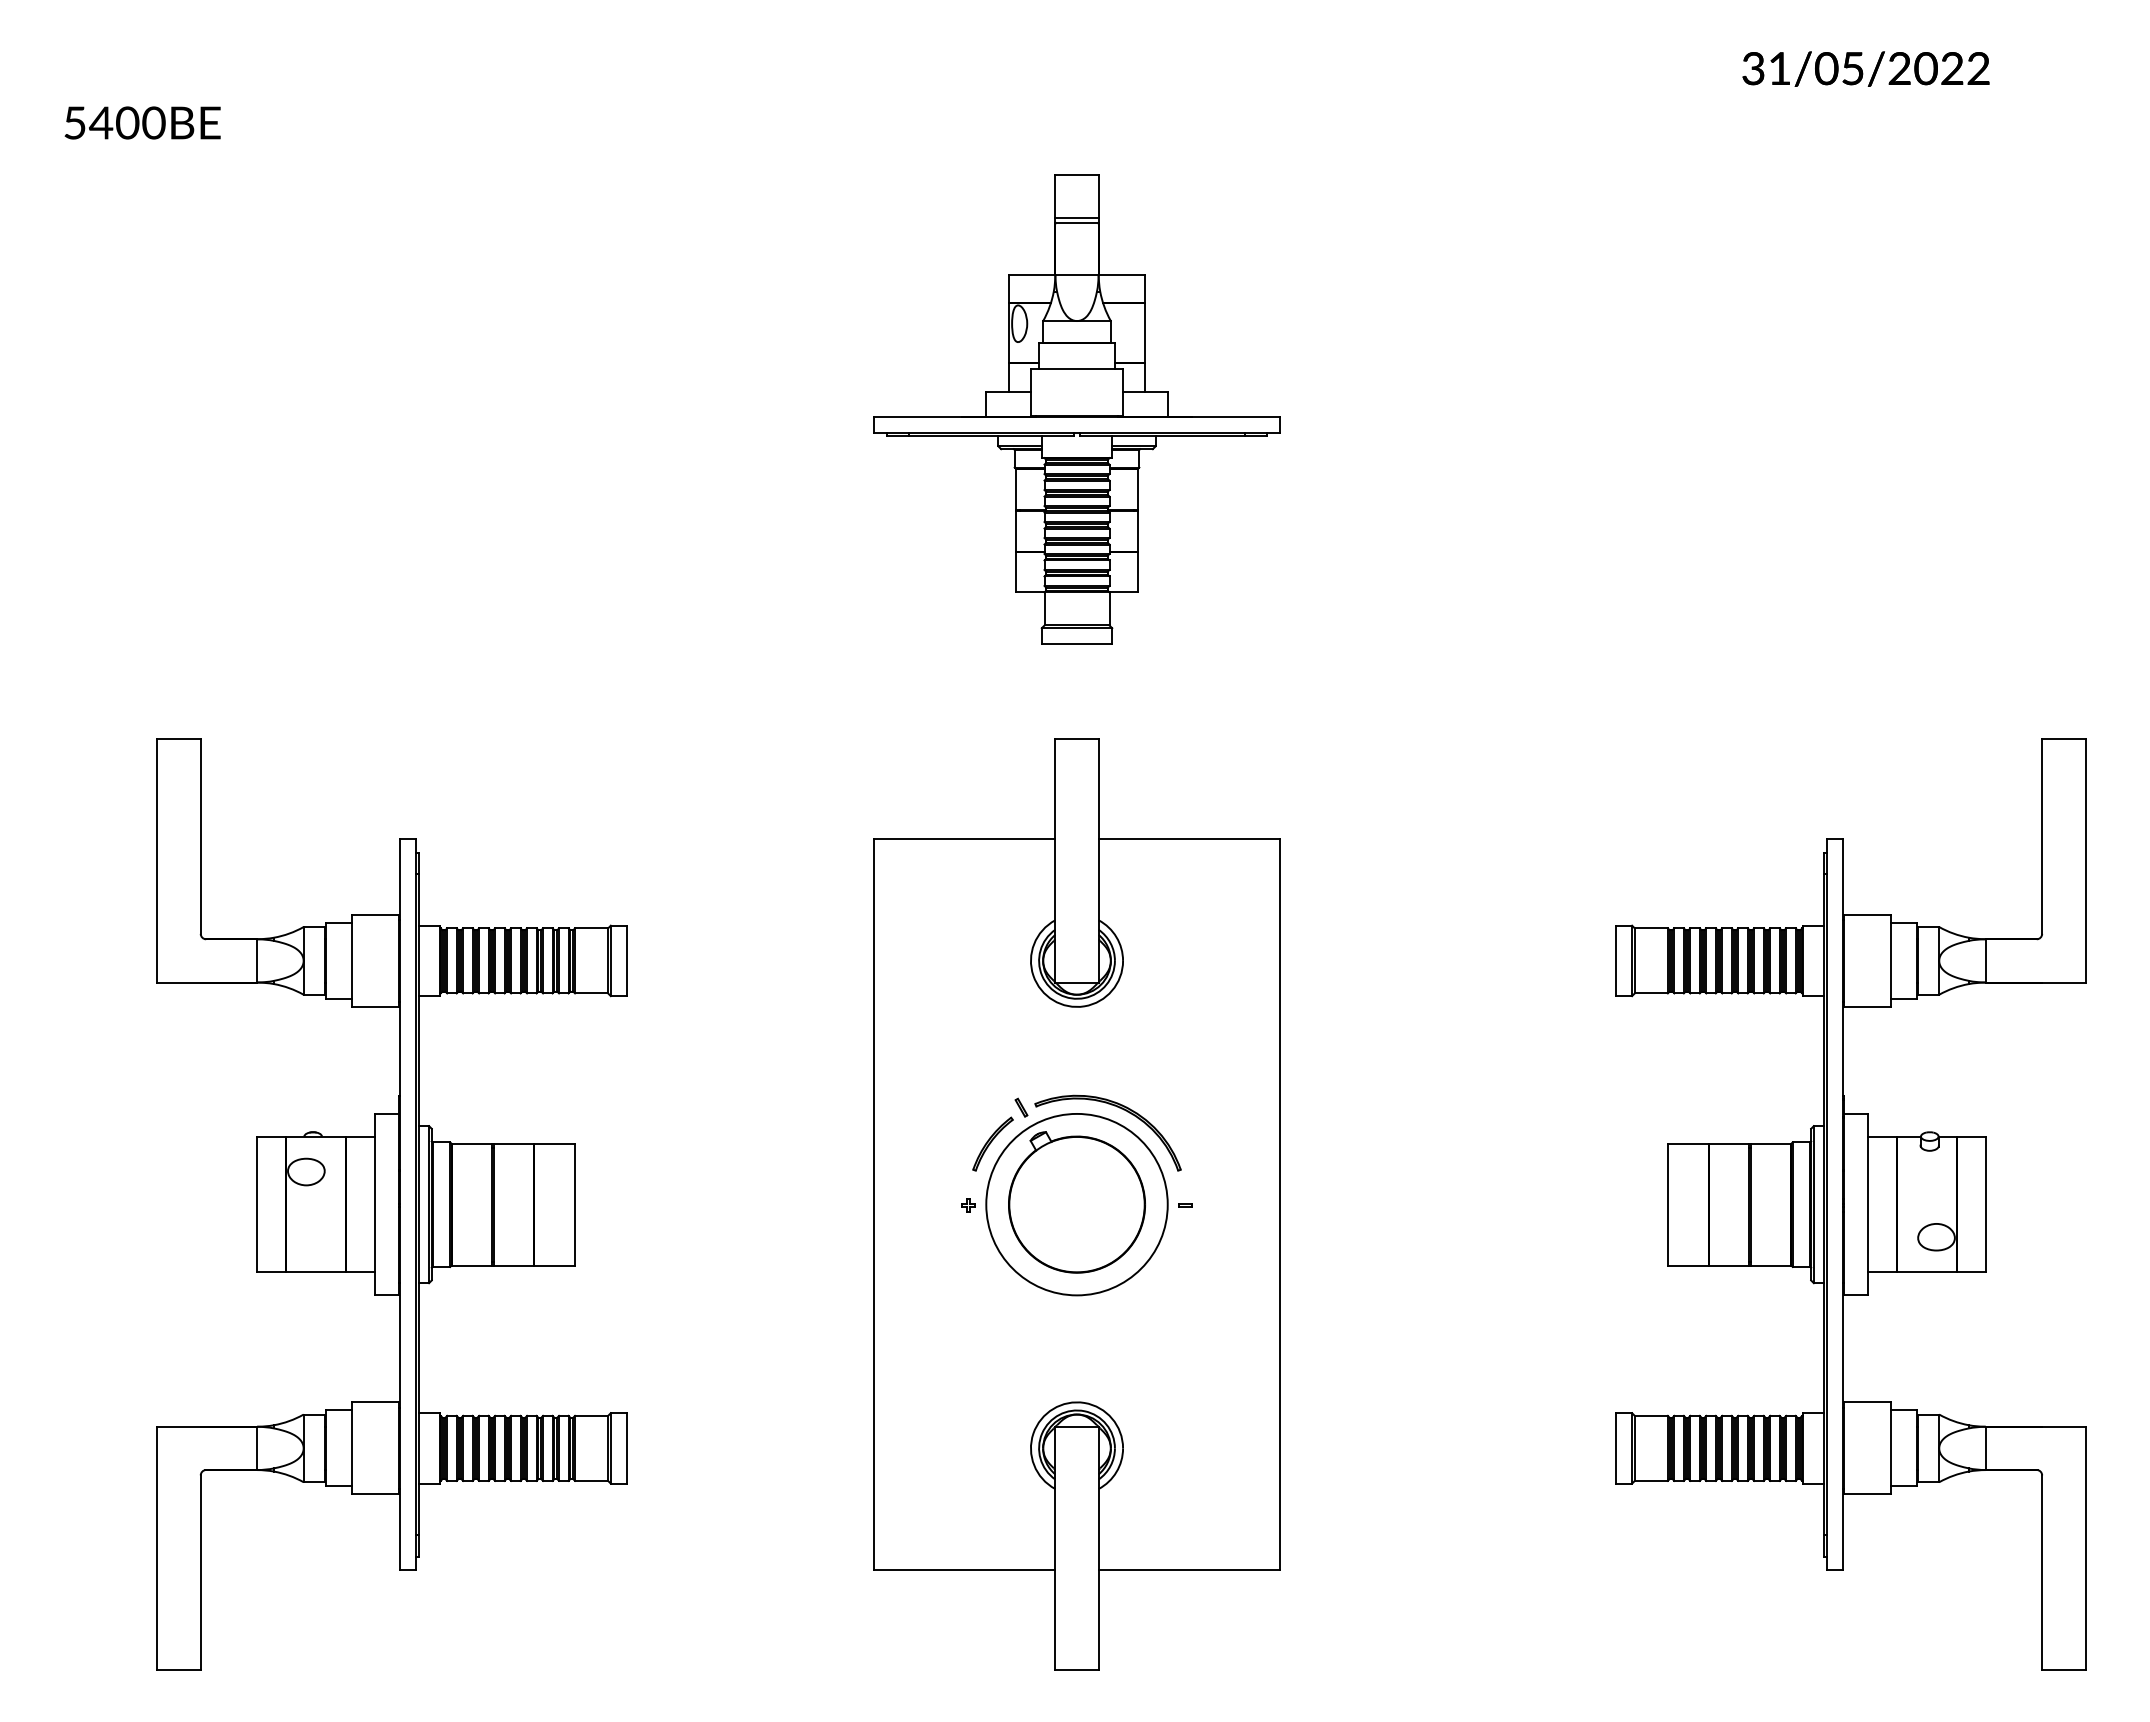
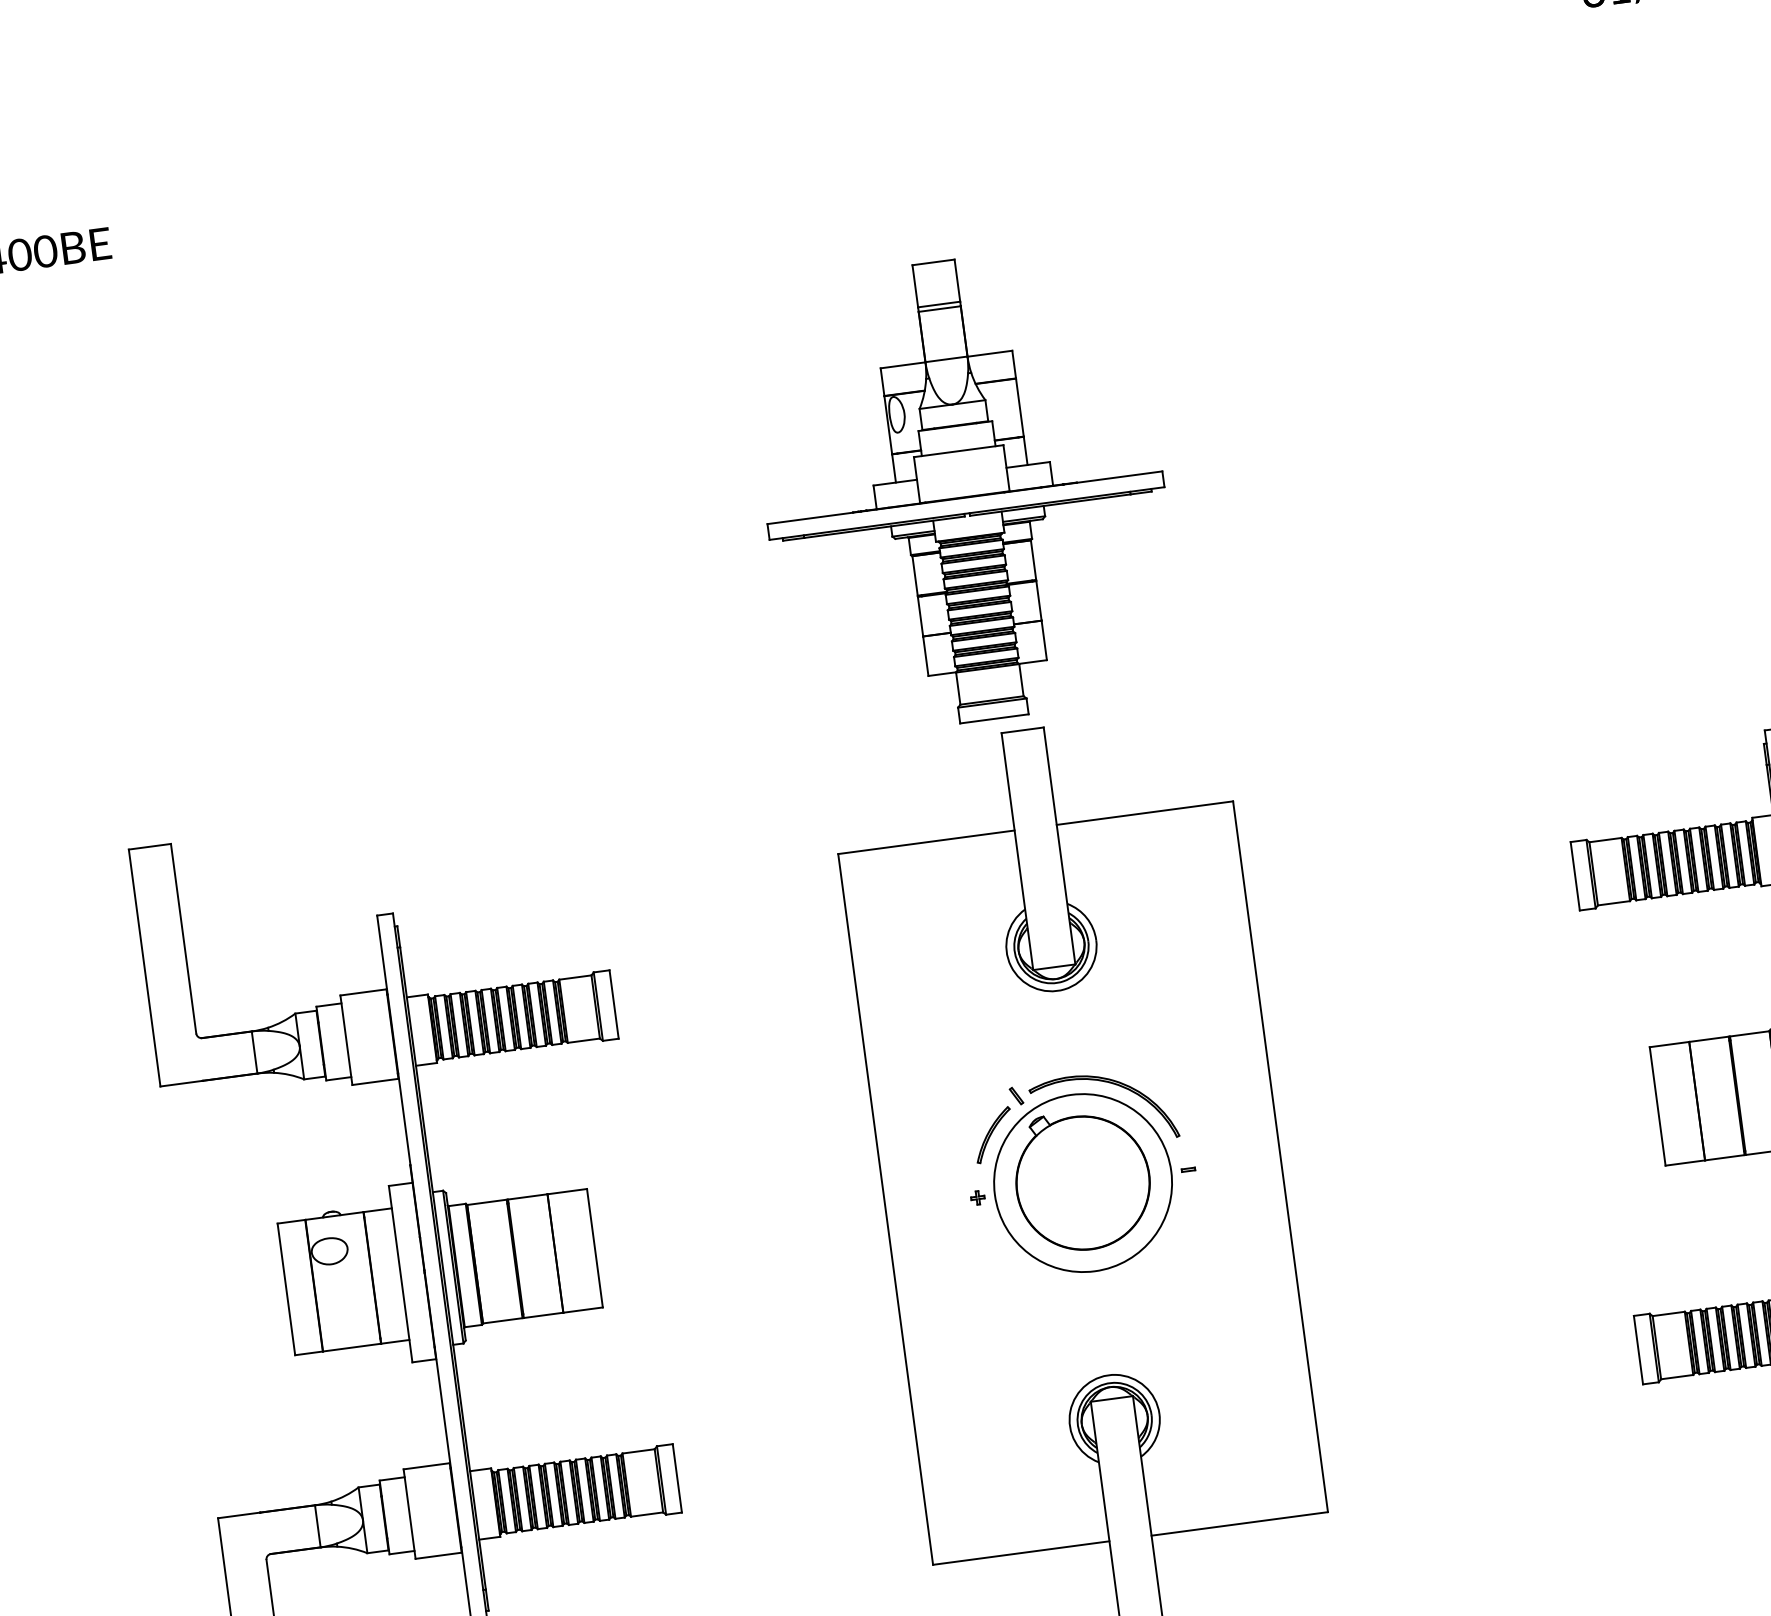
part: (1076, 409) -> (963, 490), moved

